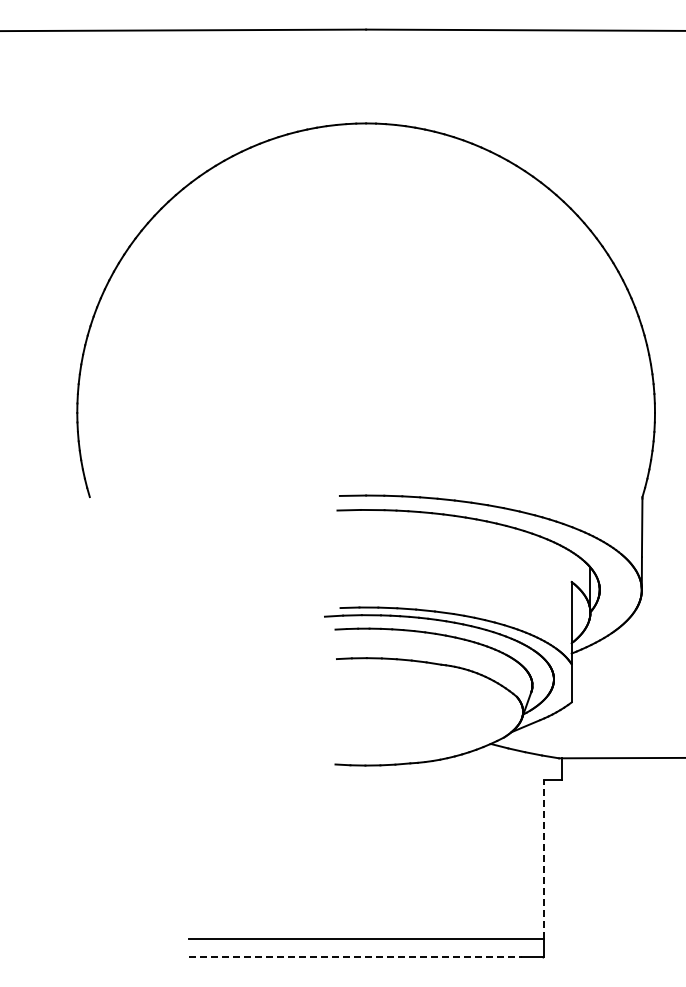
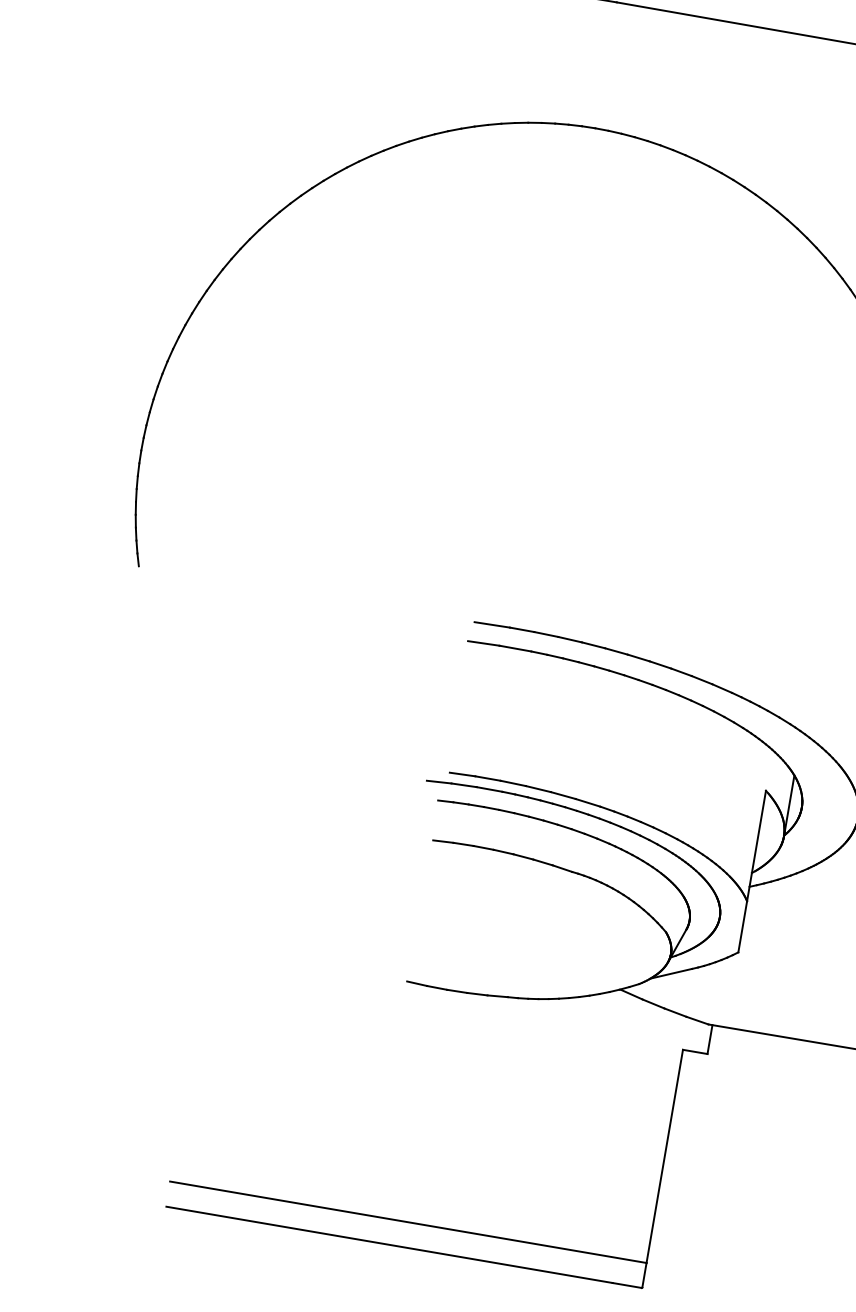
line: (543, 858) -> (664, 1155), dashed -> solid
line: (355, 957) -> (389, 1245), dashed -> solid

